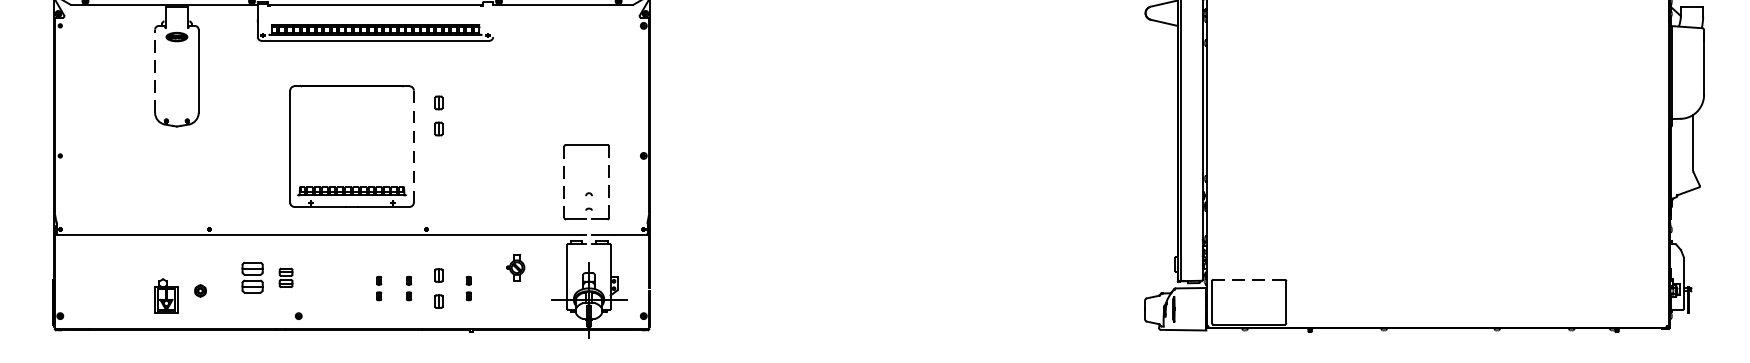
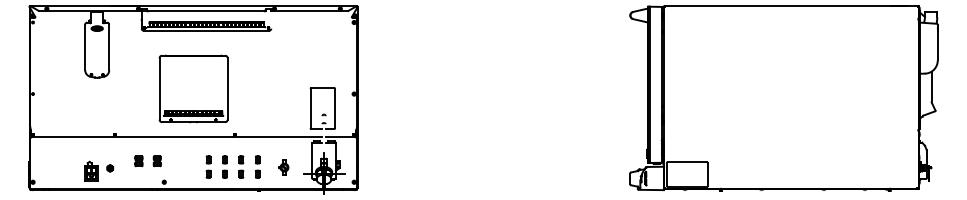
line: (155, 71) -> (85, 47), dashed -> solid
part: (439, 114) -> (241, 71), removed
line: (413, 145) -> (227, 88), dashed -> solid
line: (564, 182) -> (310, 108), dashed -> solid
line: (609, 182) -> (335, 108), dashed -> solid
part: (515, 267) -> (283, 167), moved
part: (251, 278) -> (138, 161), size x0.62
line: (1249, 280) -> (687, 162), dashed -> solid
part: (379, 287) -> (208, 166), size x1.67
part: (408, 287) -> (224, 166), size x1.67
part: (468, 287) -> (257, 166), size x1.67

